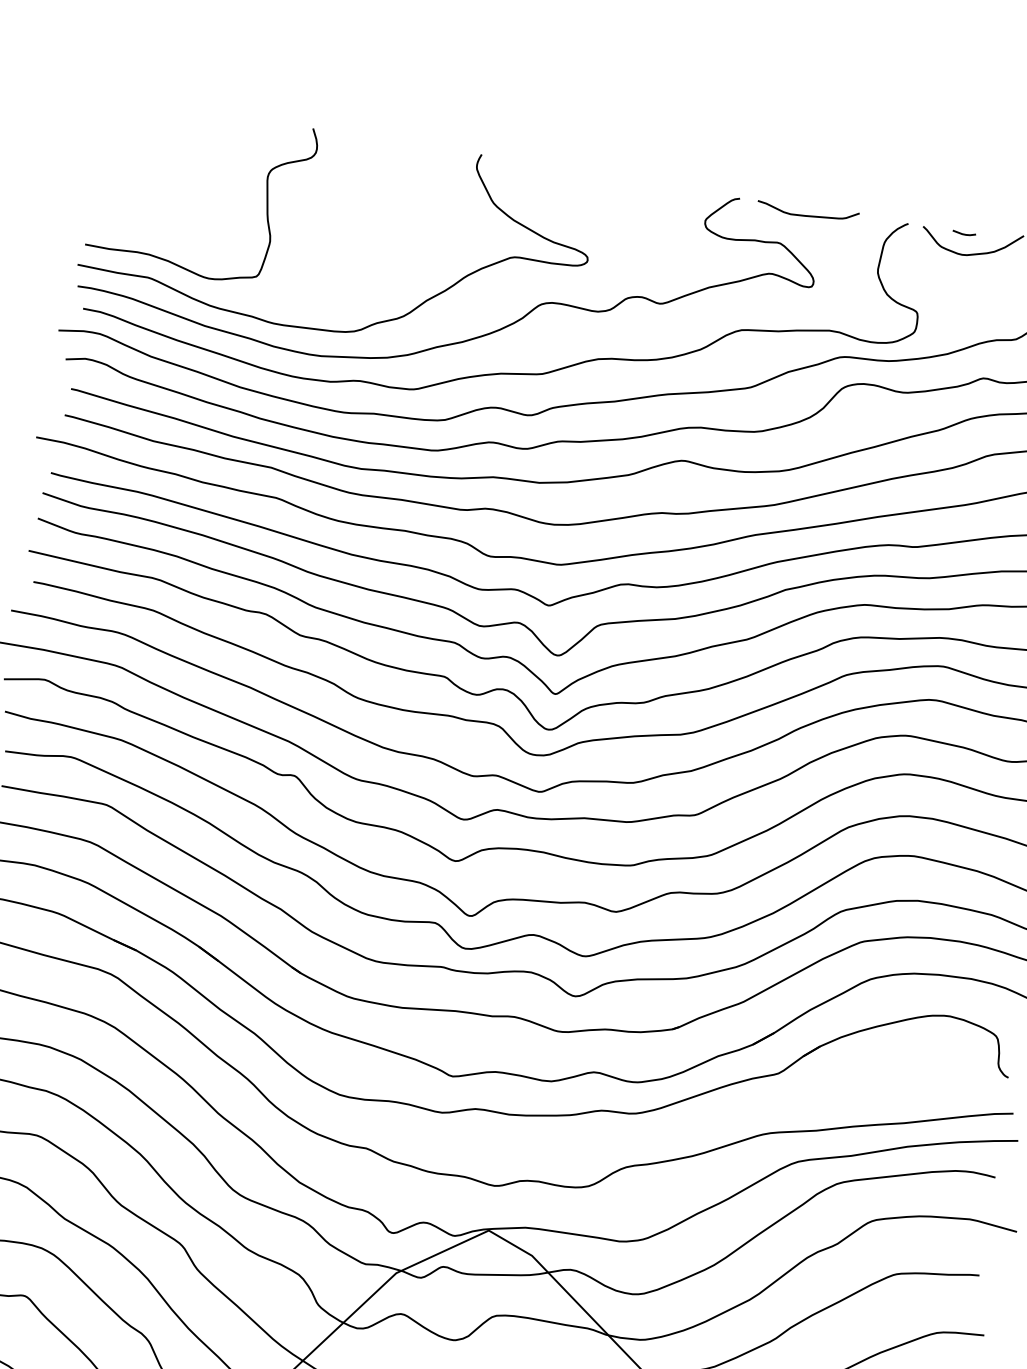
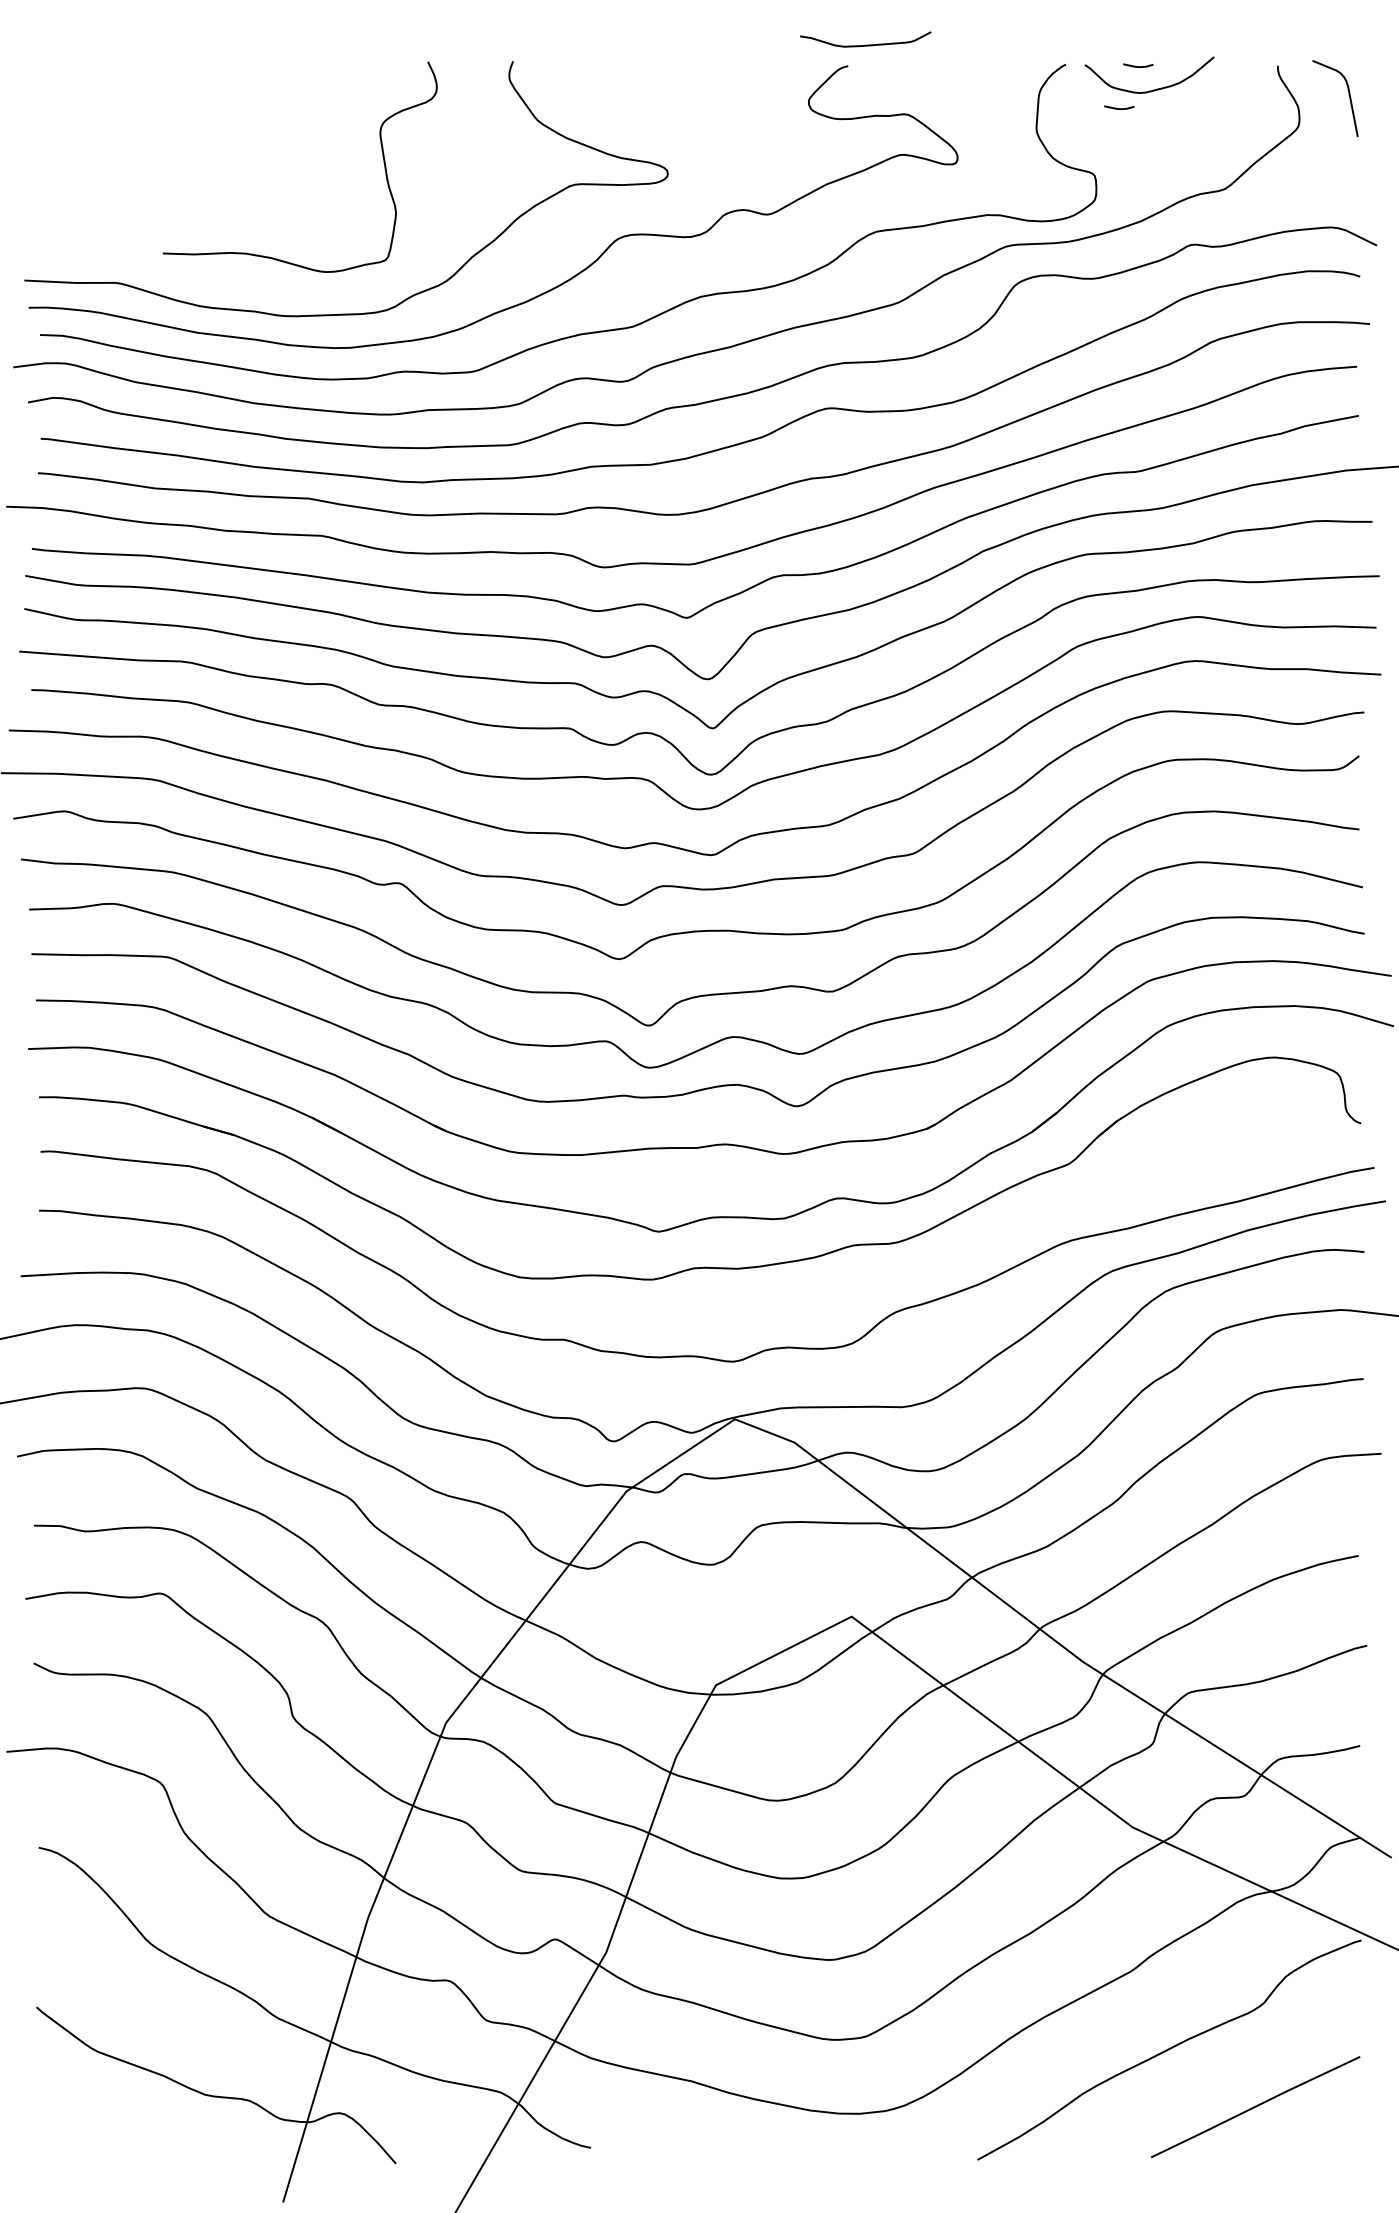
curve: (266, 191) -> (381, 150), moved
curve: (807, 215) -> (865, 44), moved
line: (944, 264) -> (1119, 108), added

